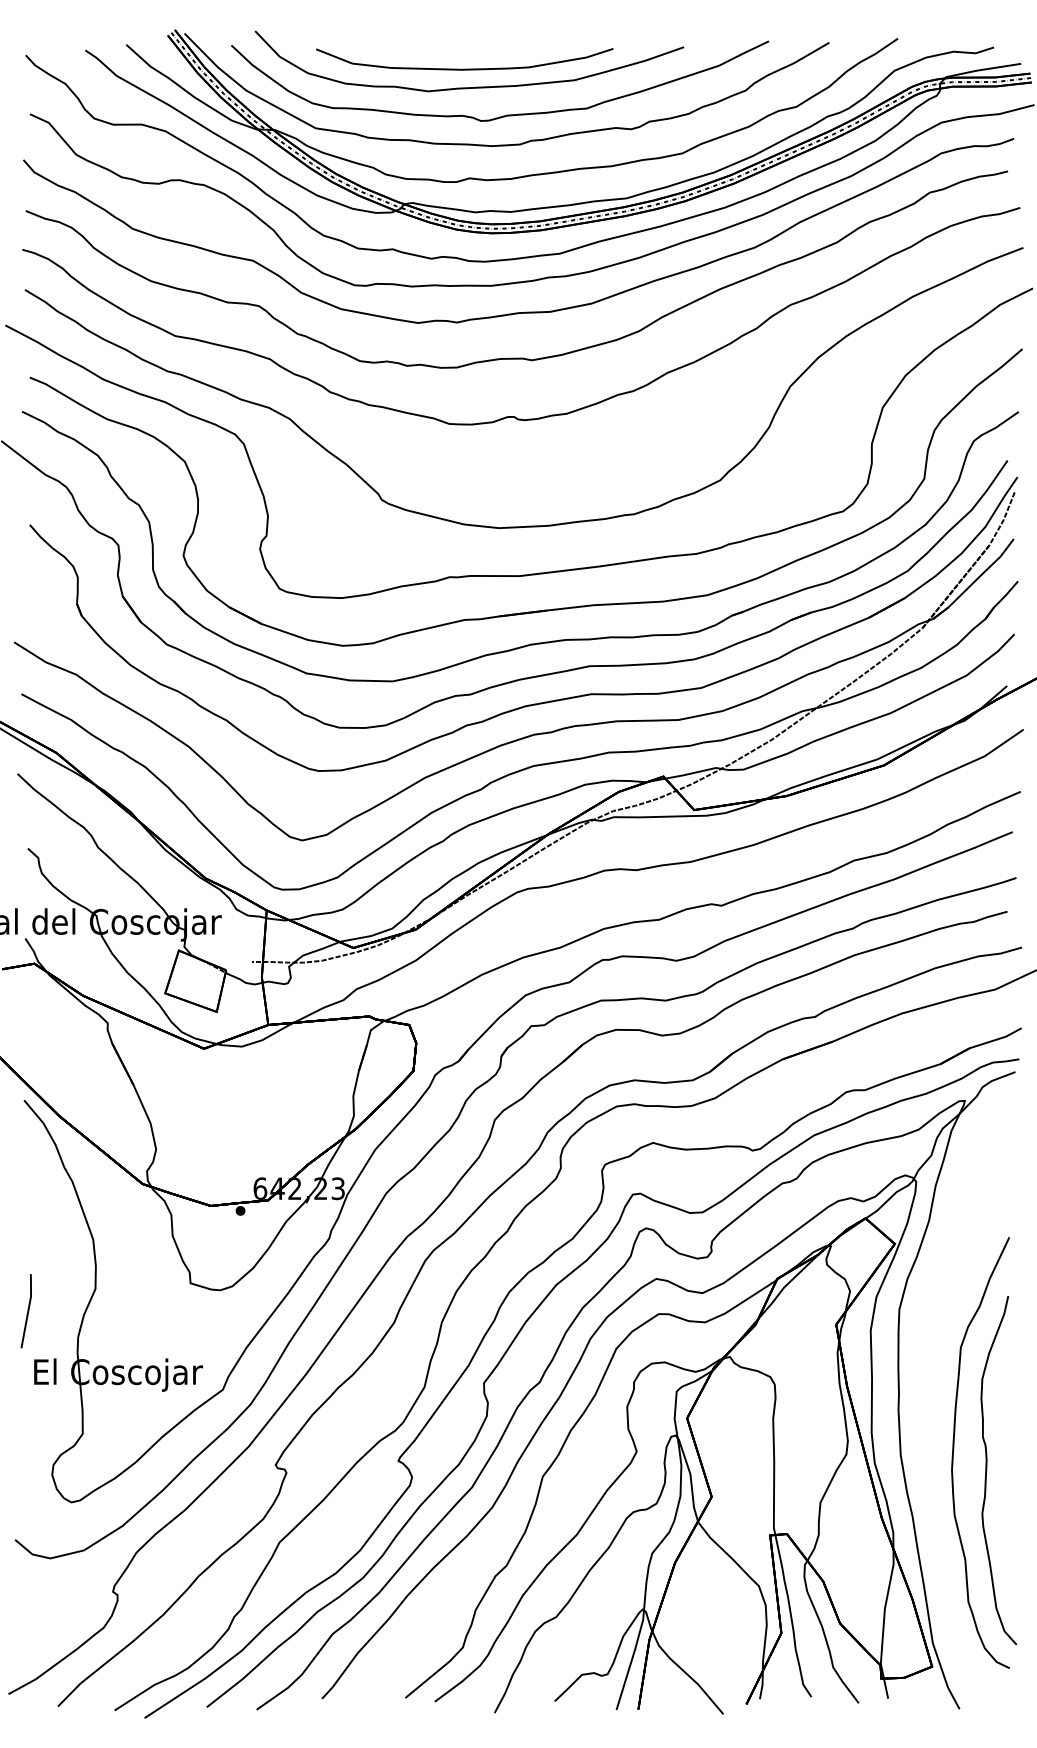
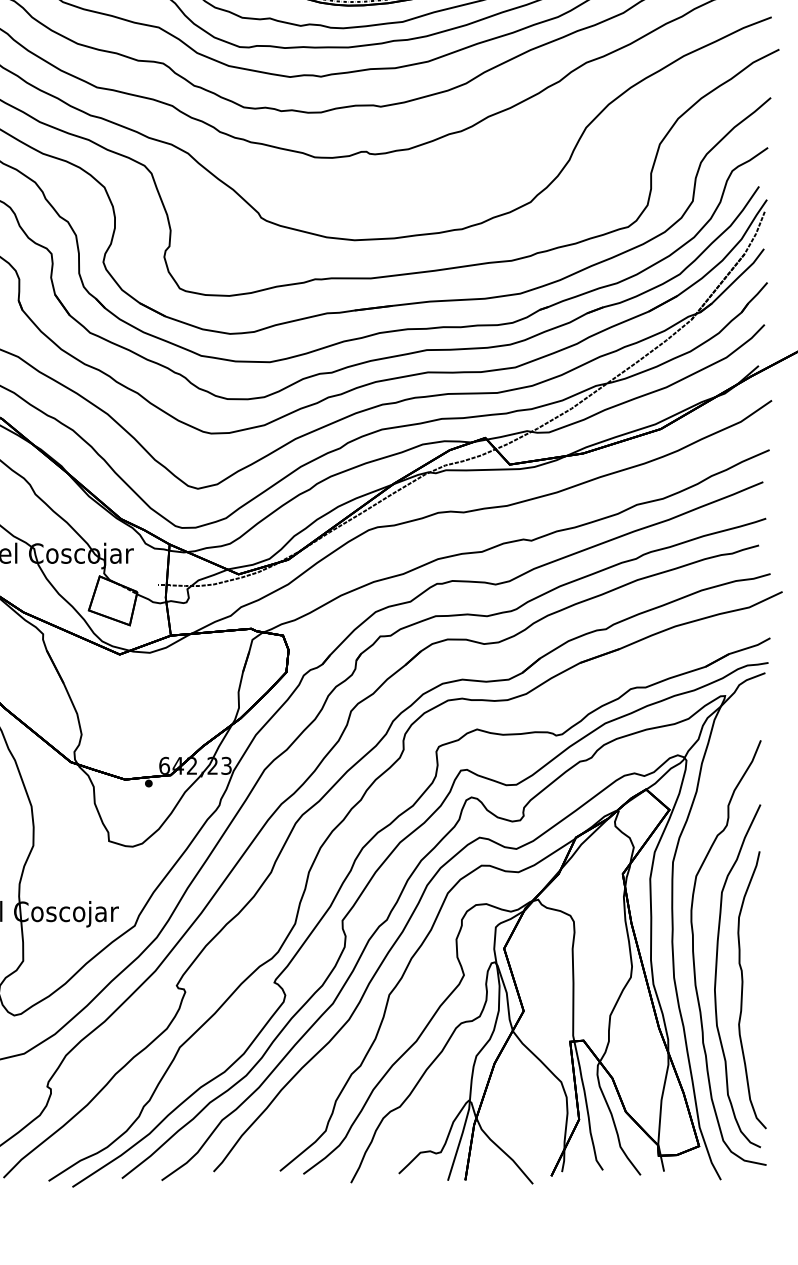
curve: (926, 1430) -> (694, 958), added

